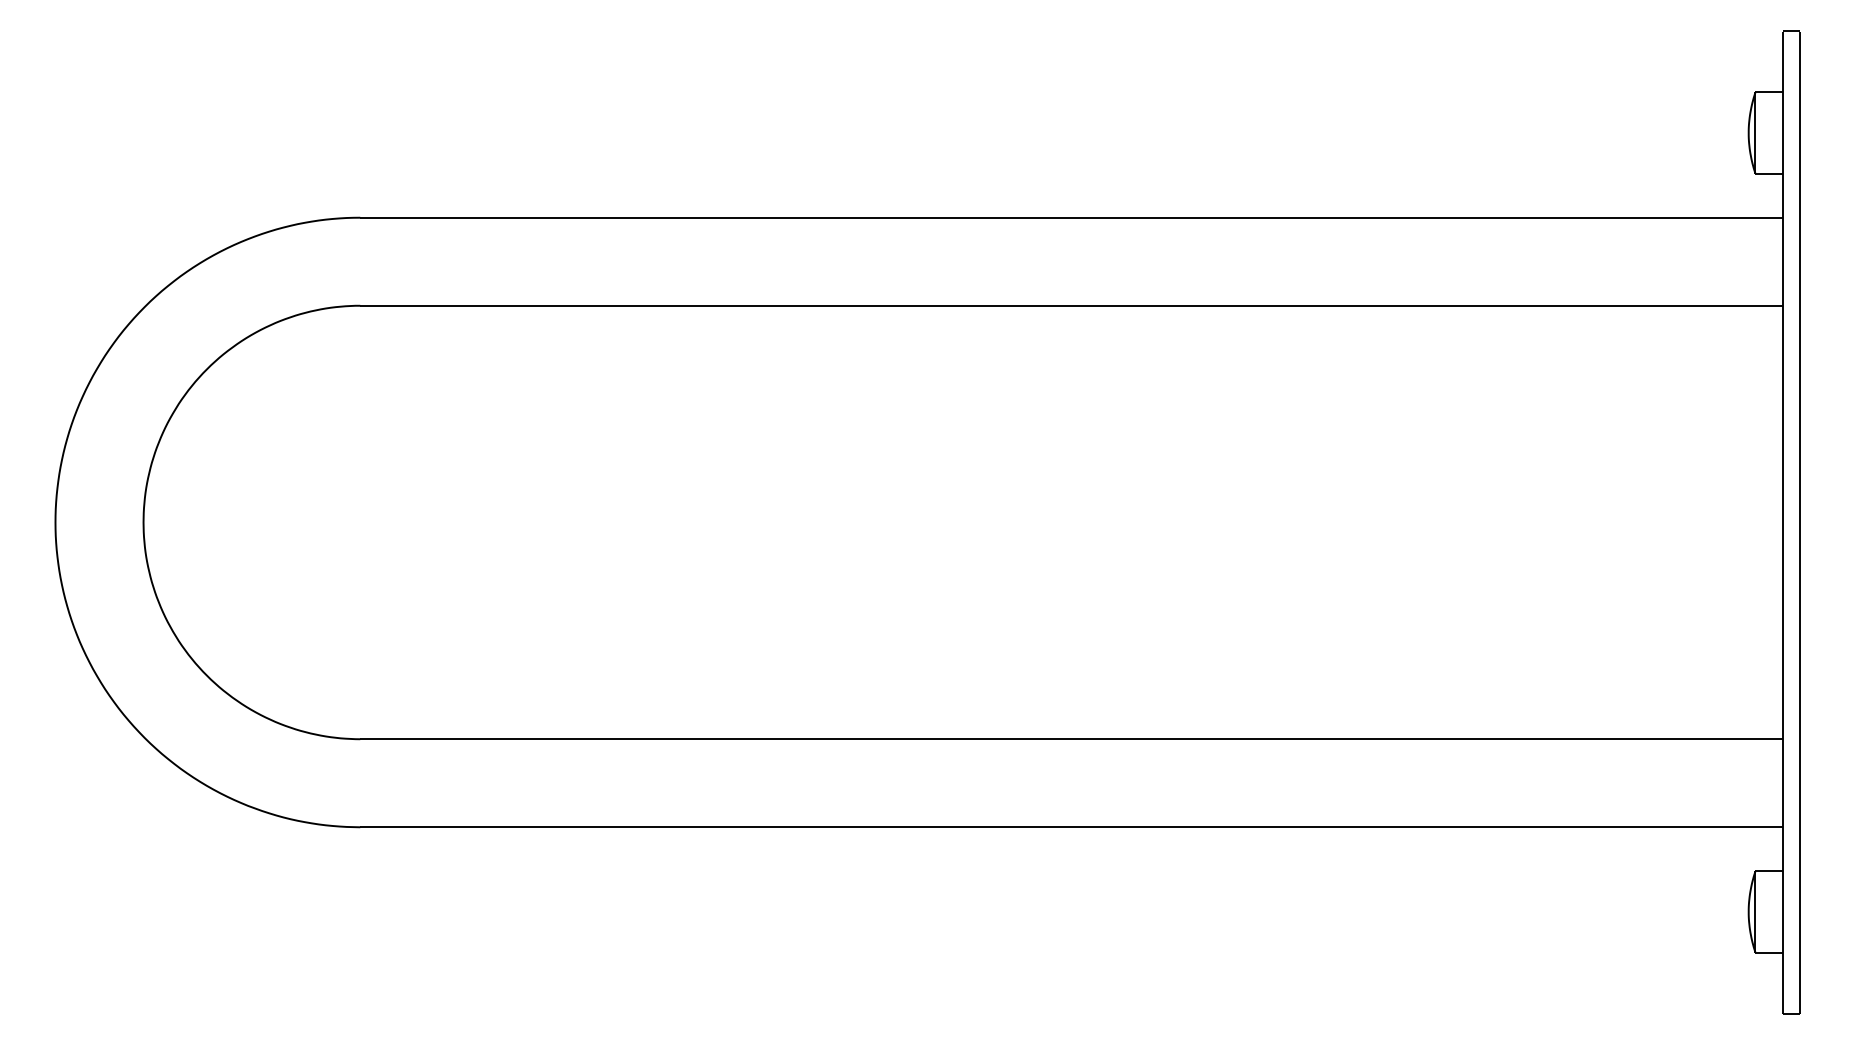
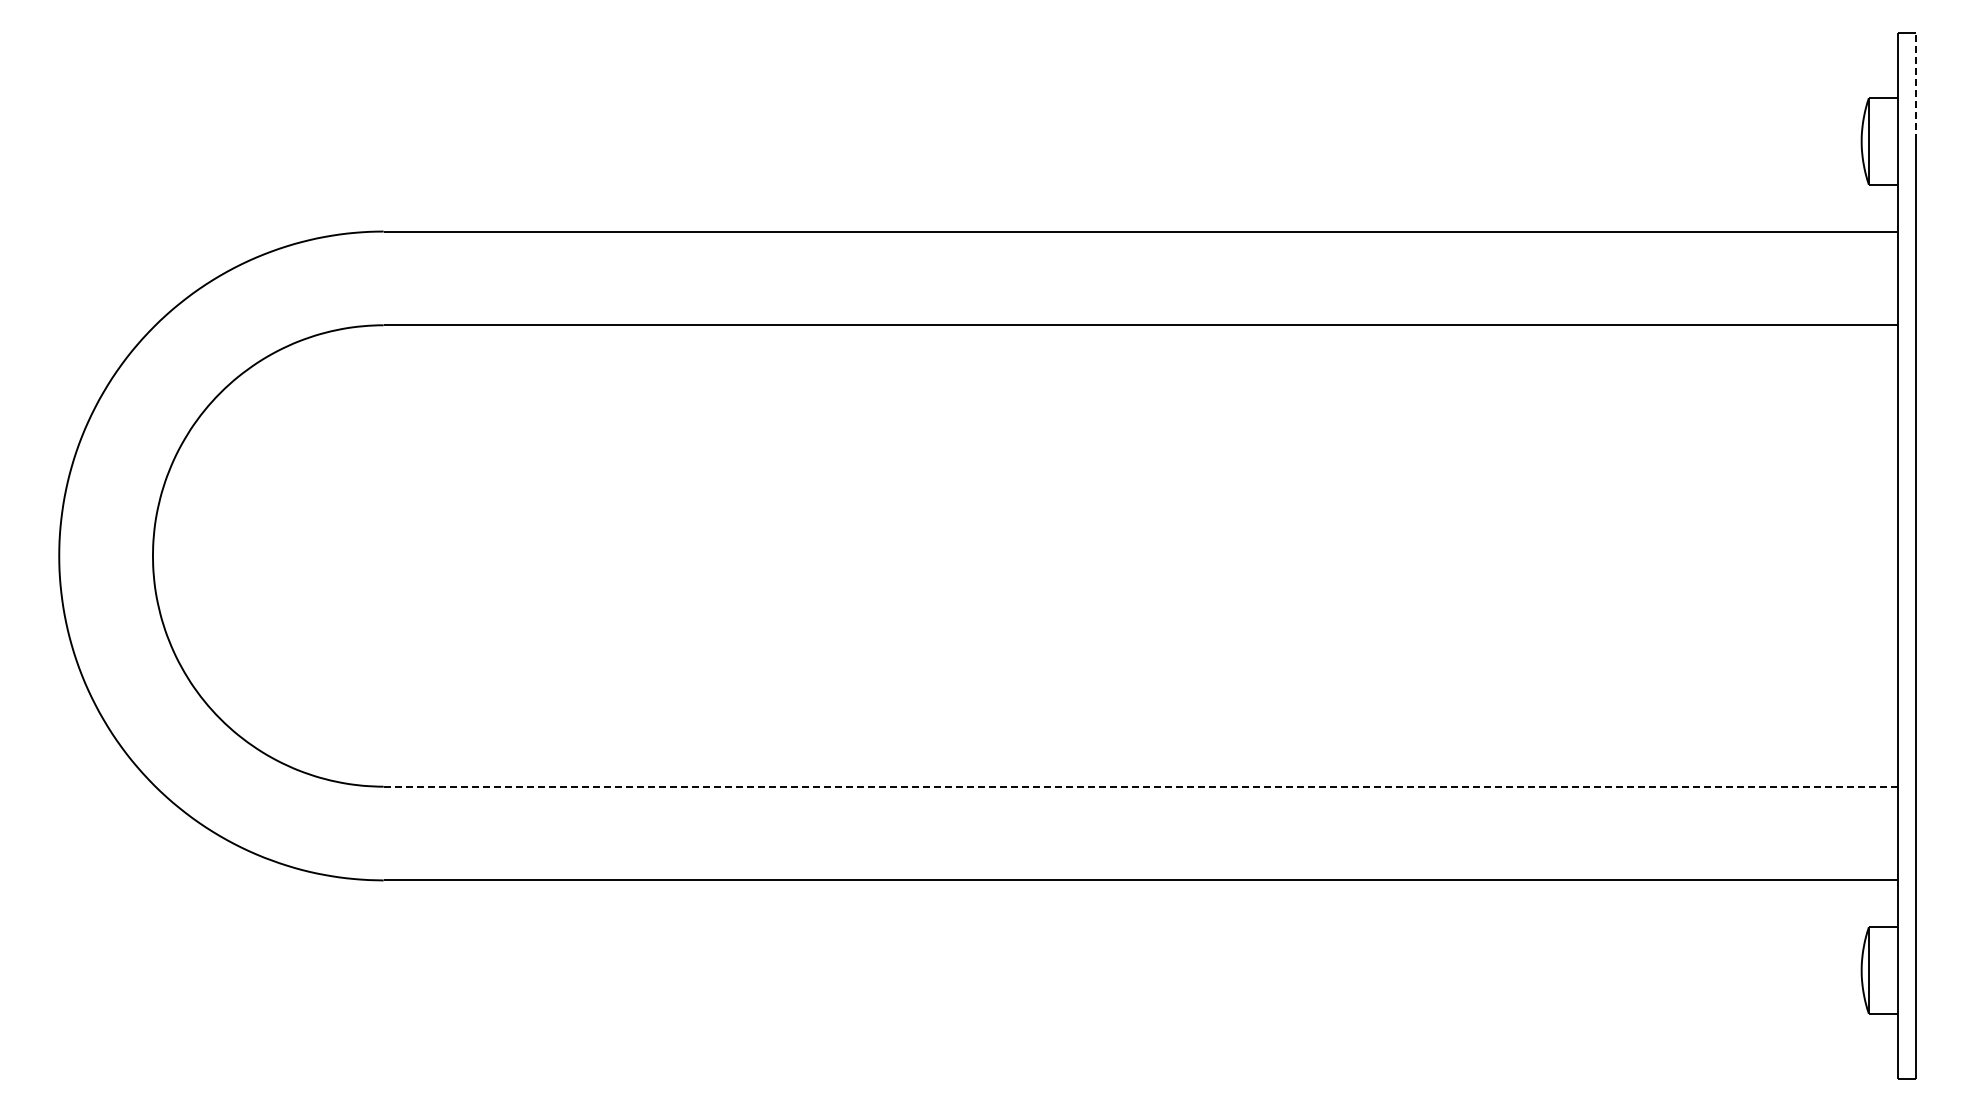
line: (1799, 81) -> (1915, 86), solid -> dashed
line: (1072, 739) -> (1141, 786), solid -> dashed

